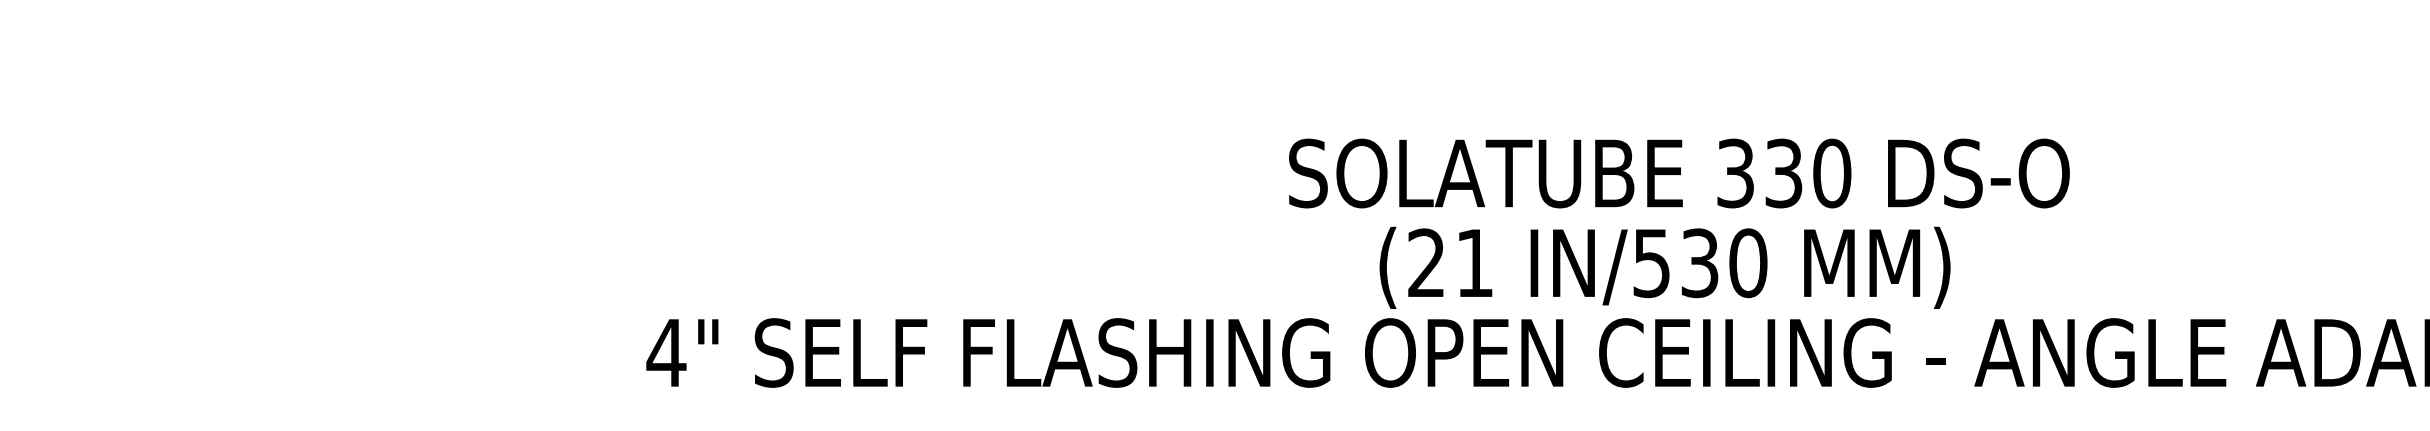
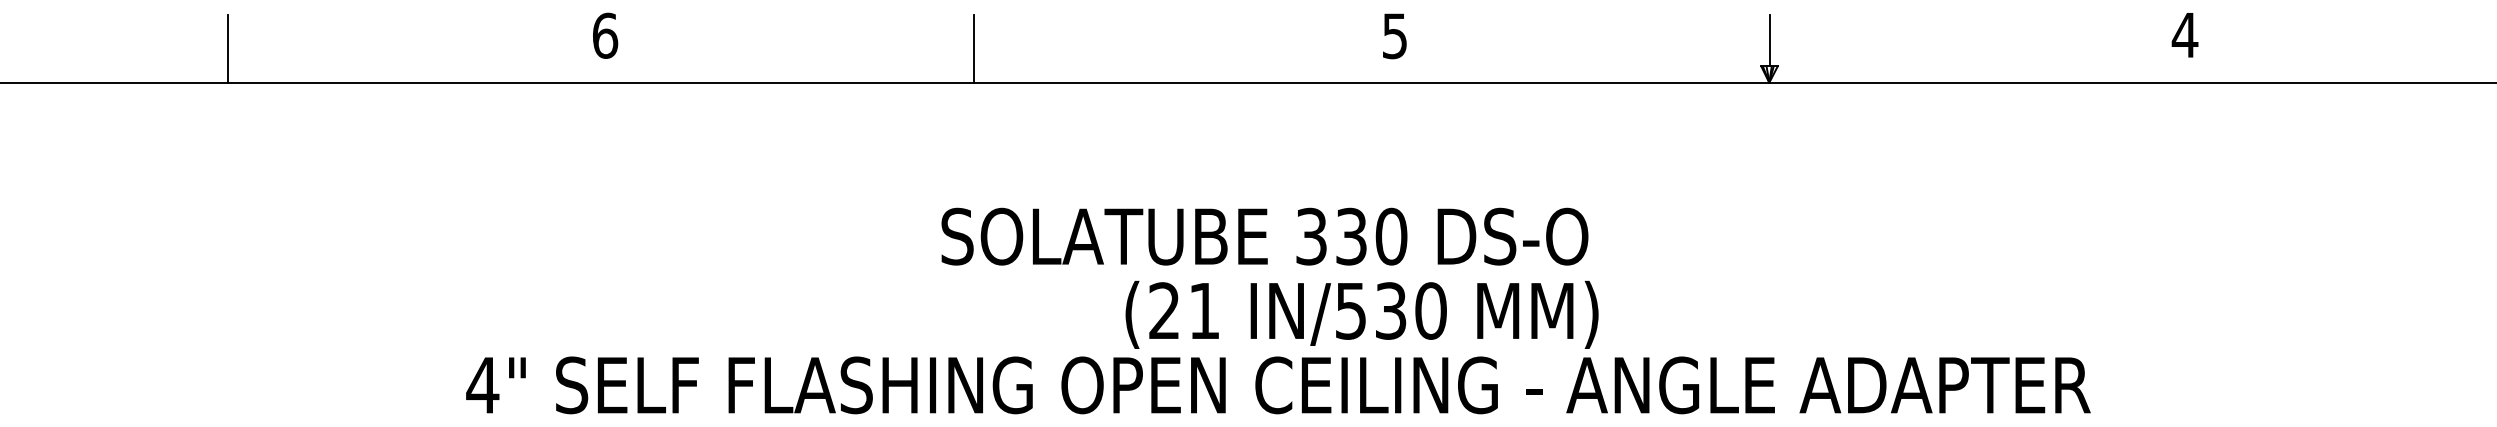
text: (1678, 173) -> (1264, 236), moved
text: (1664, 267) -> (1361, 314), moved

